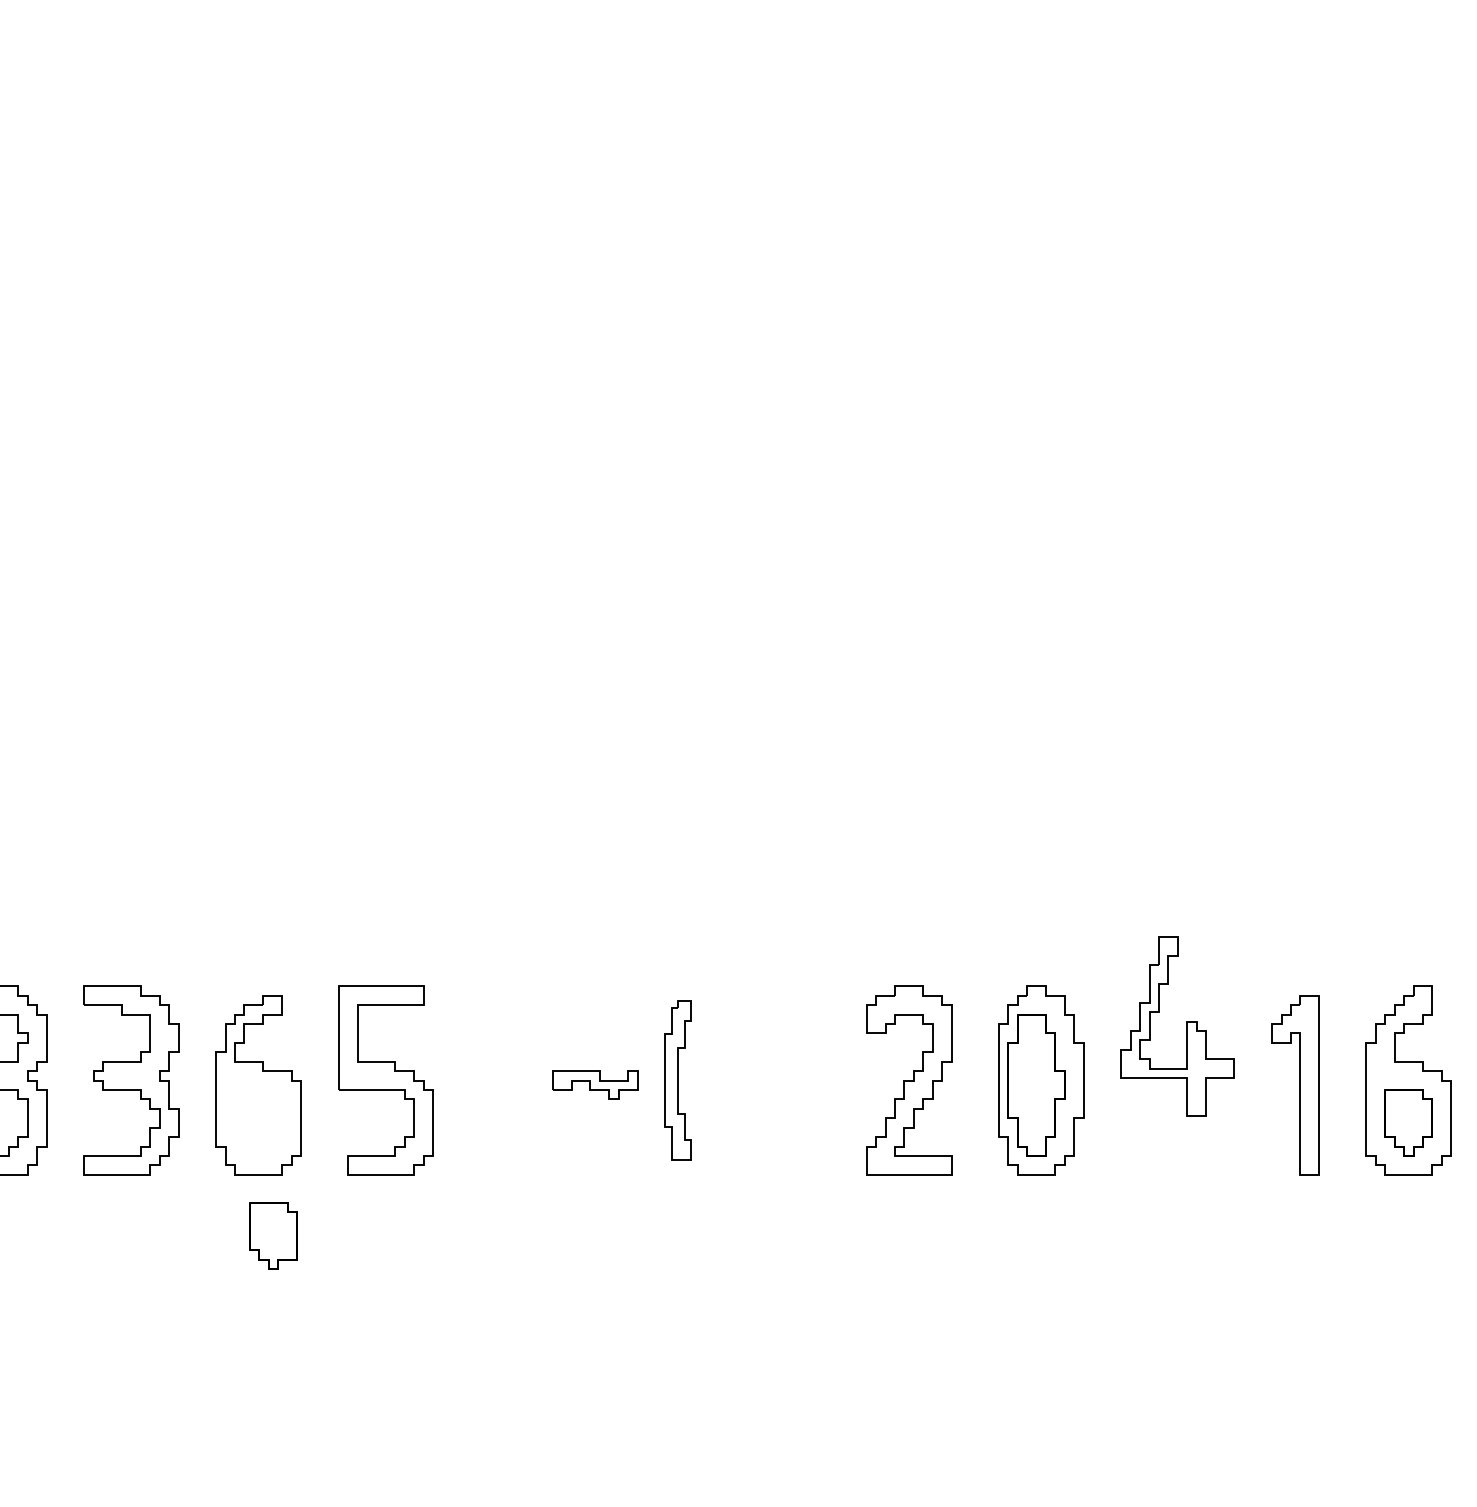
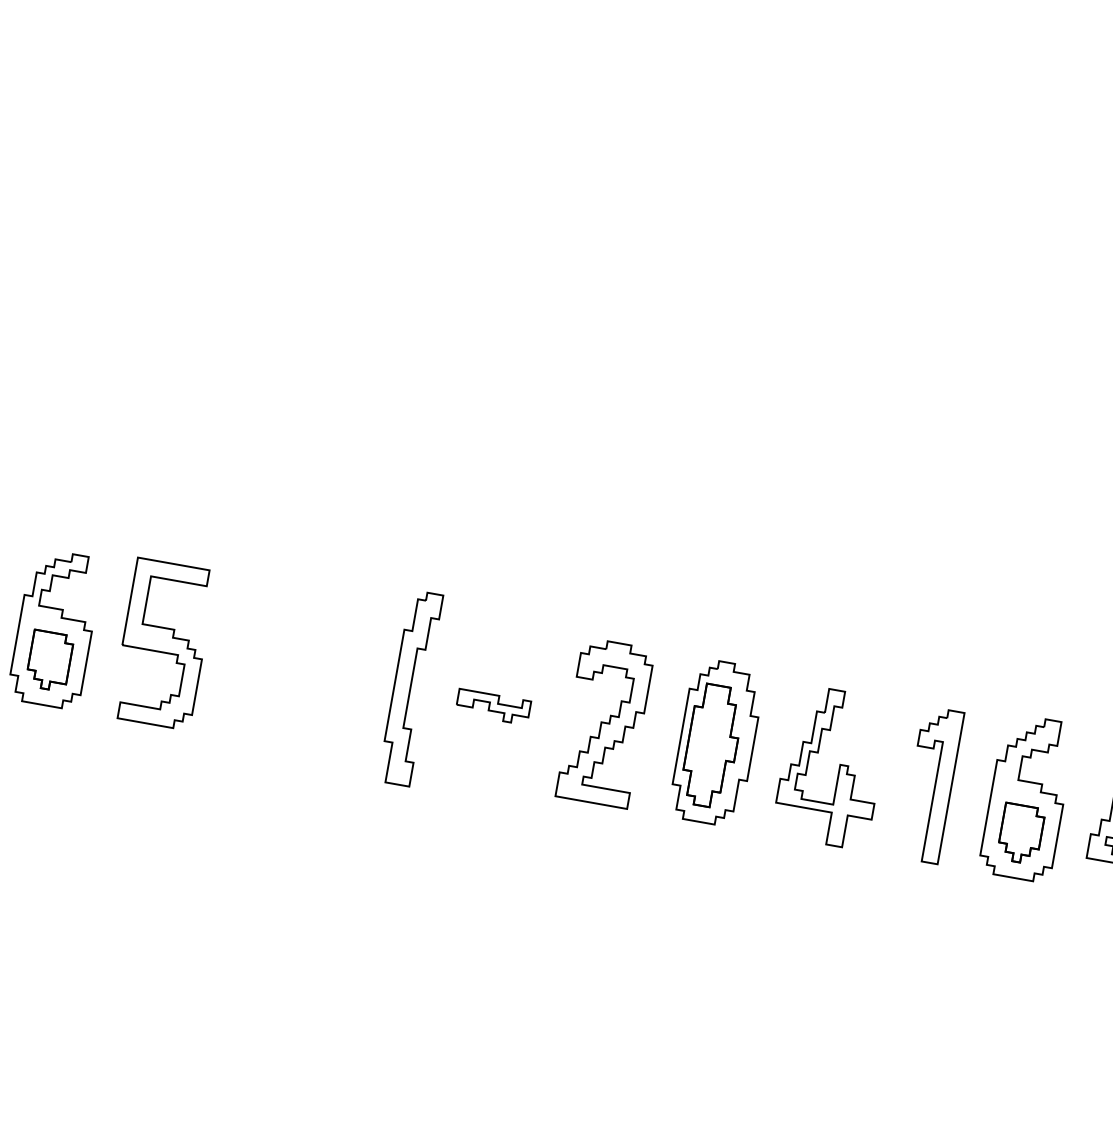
part: (1186, 1026) -> (838, 768), moved
part: (677, 1080) -> (409, 688), size x1.43
part: (595, 1084) -> (493, 706), moved
part: (273, 1235) -> (49, 660), moved

